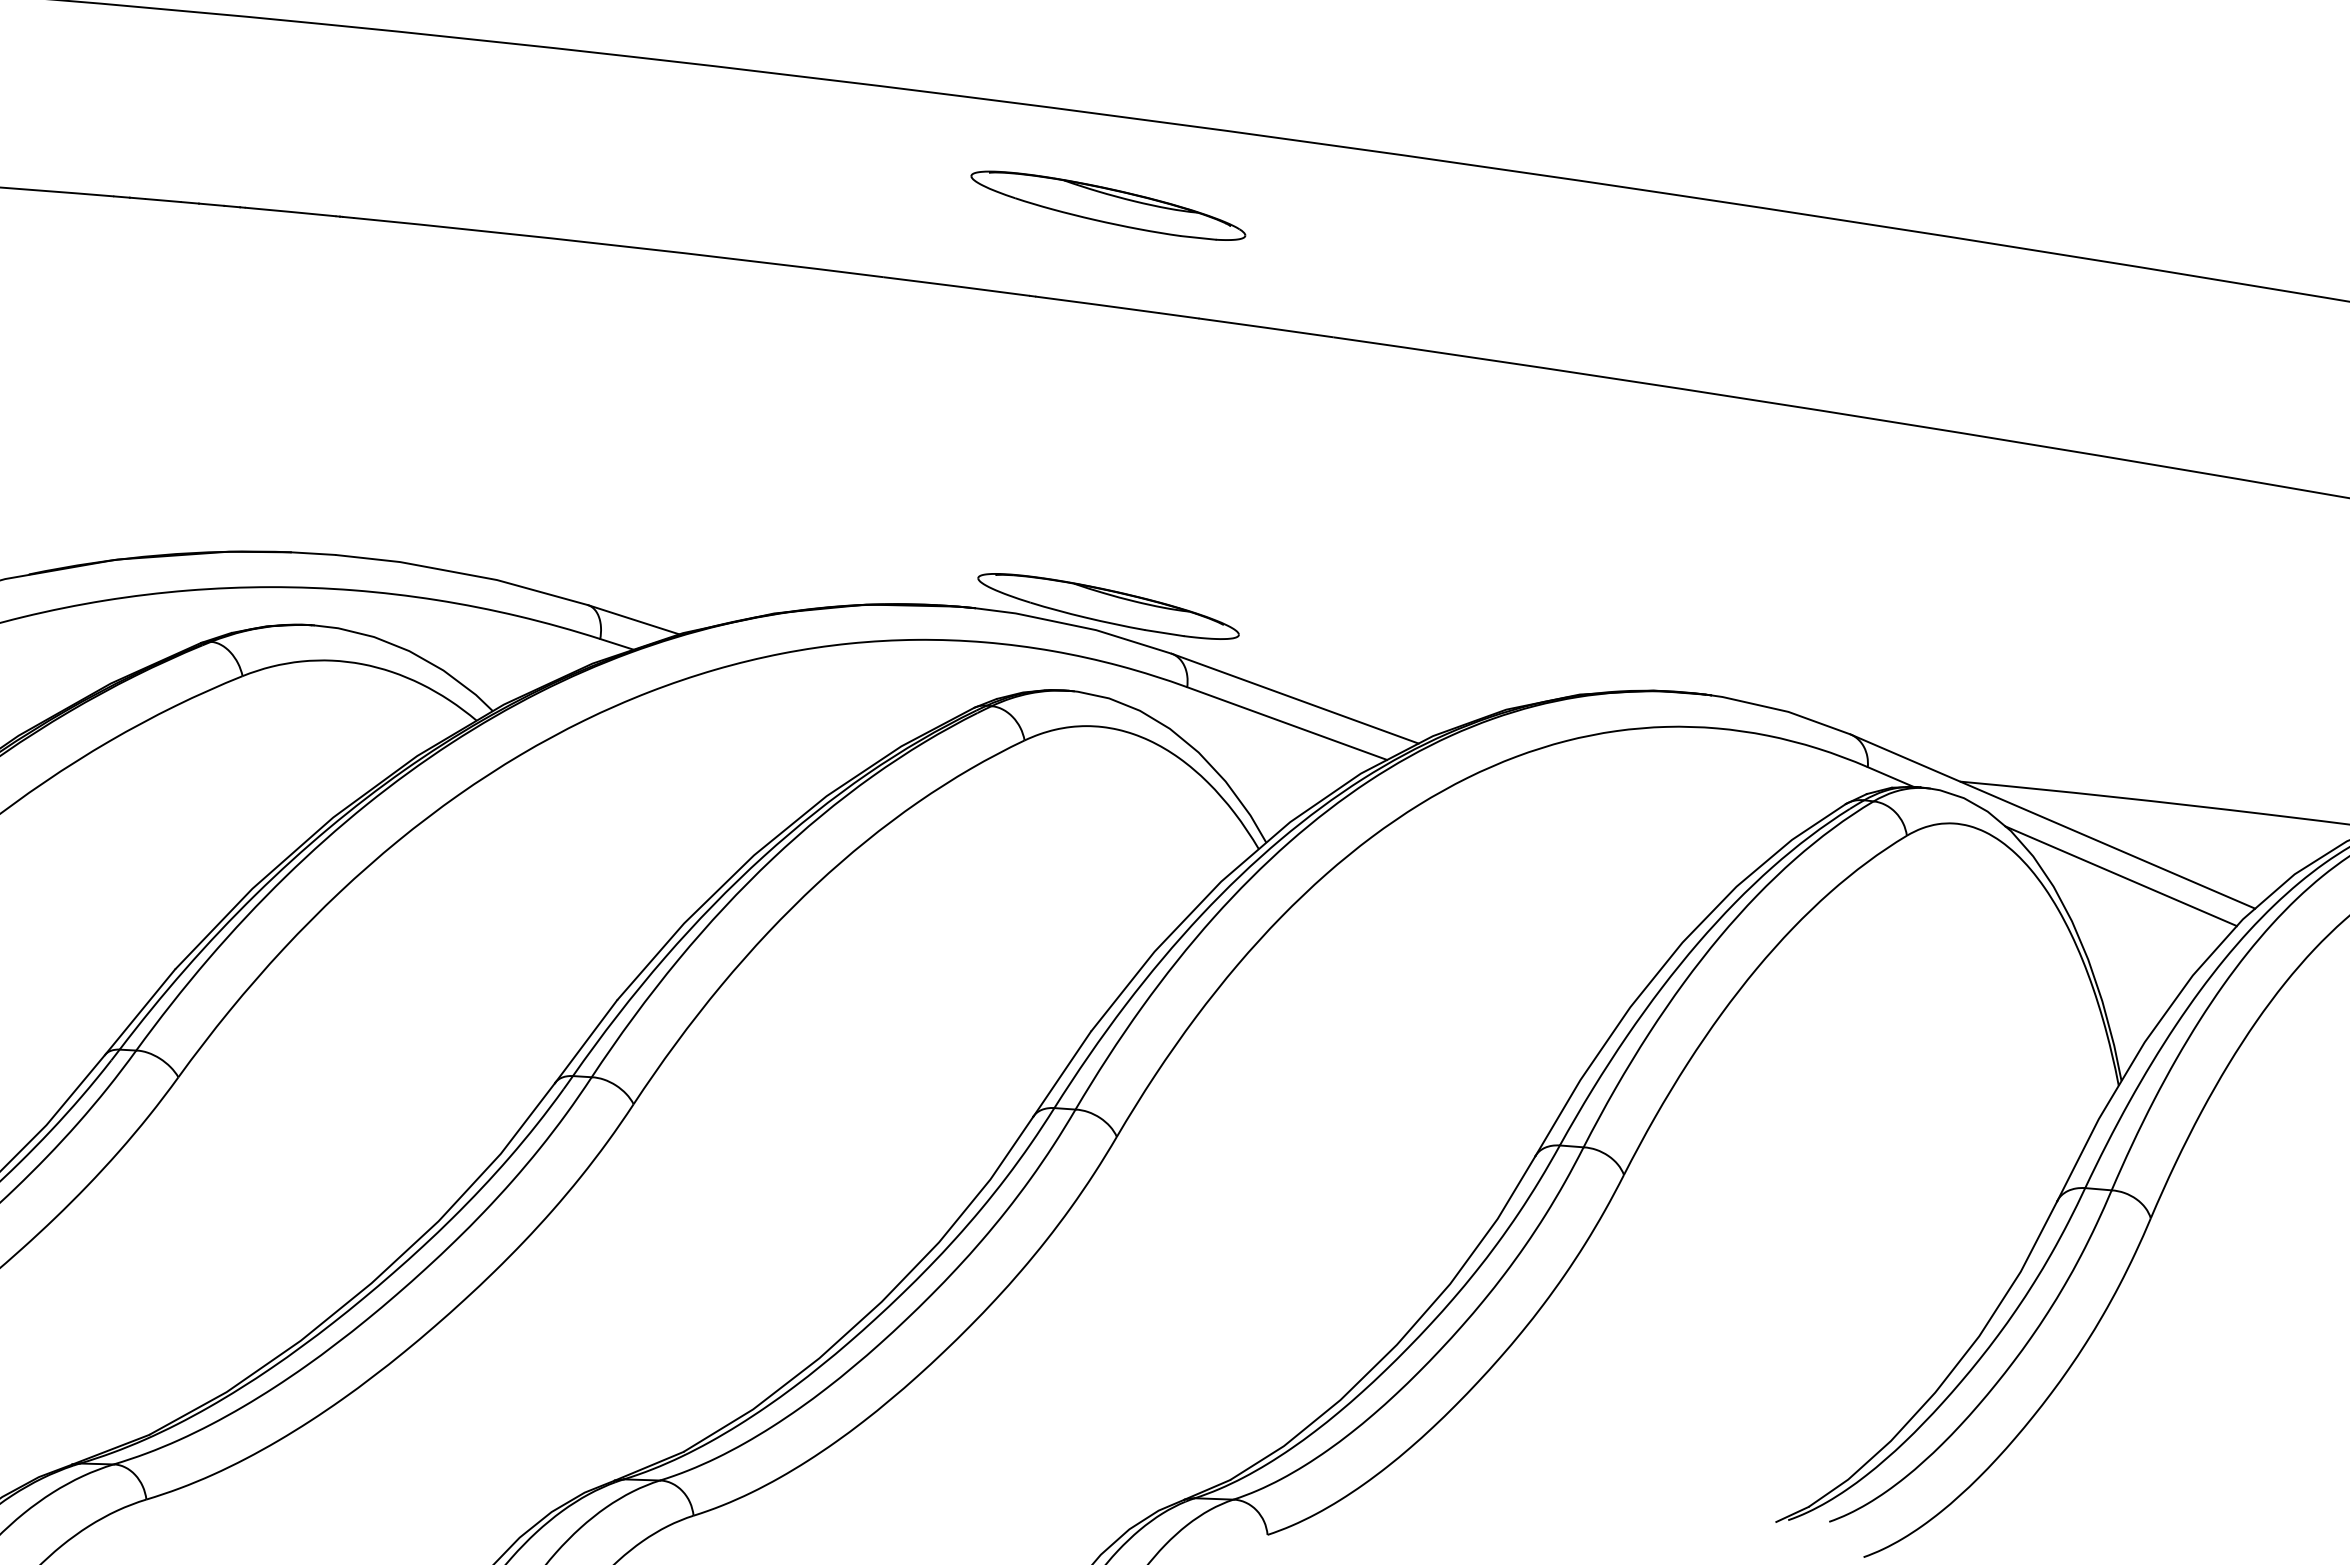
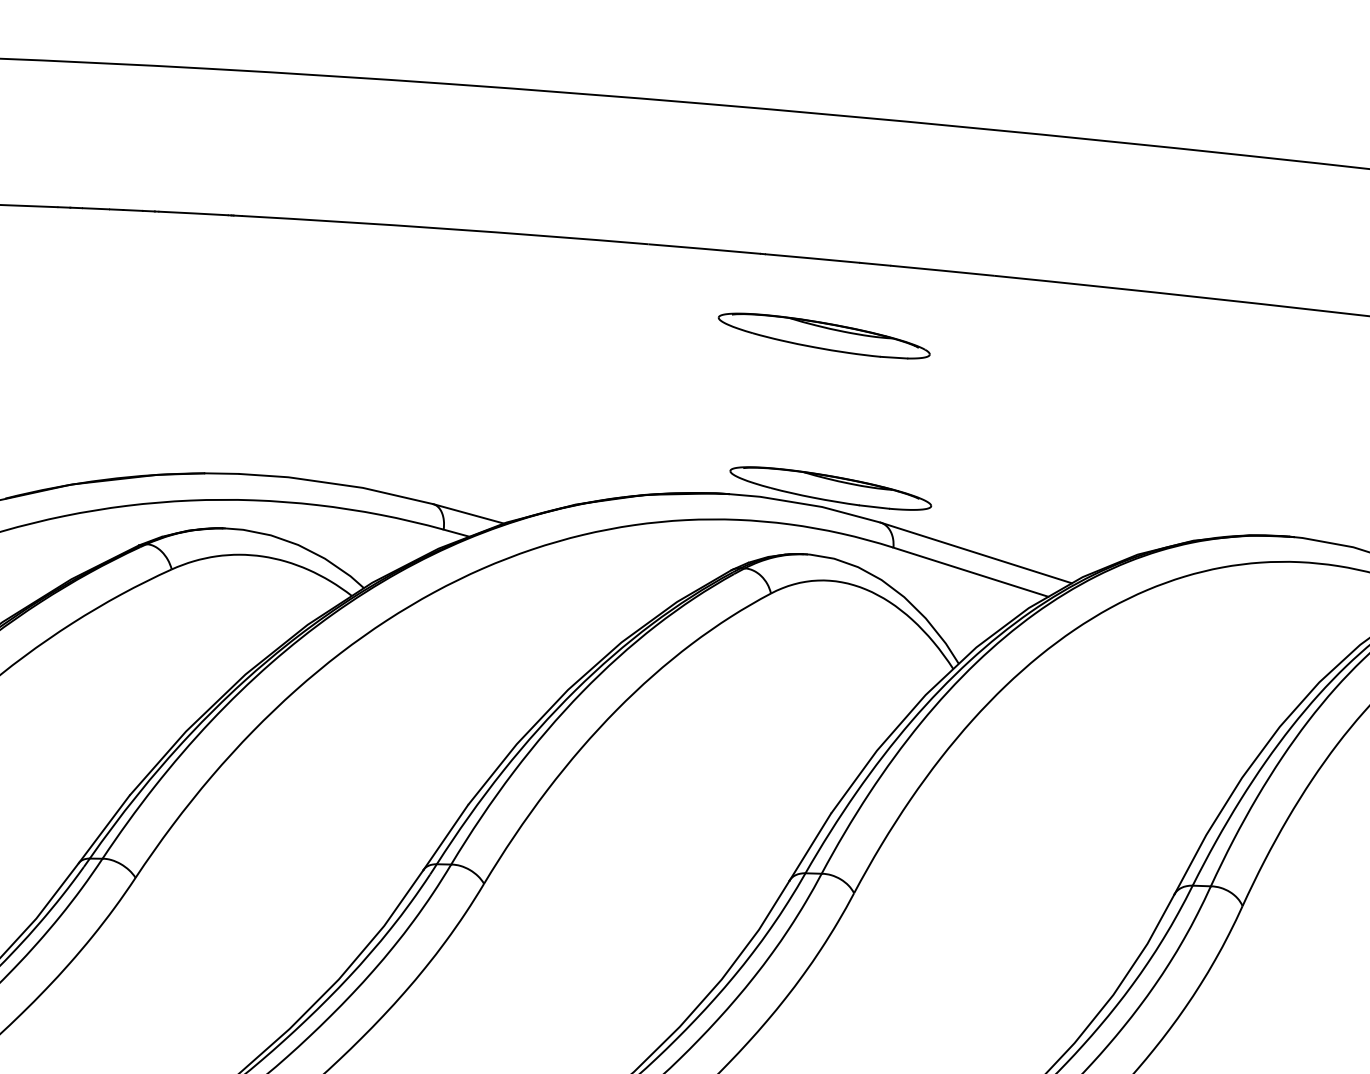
part: (1108, 205) -> (824, 335), moved

